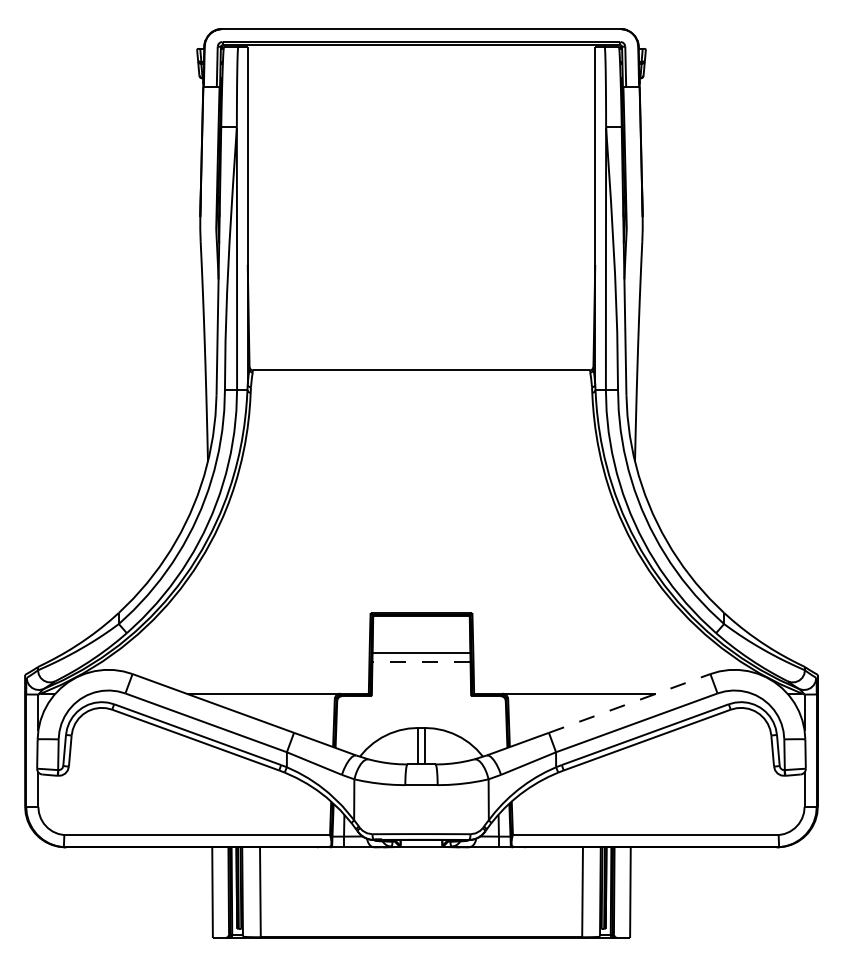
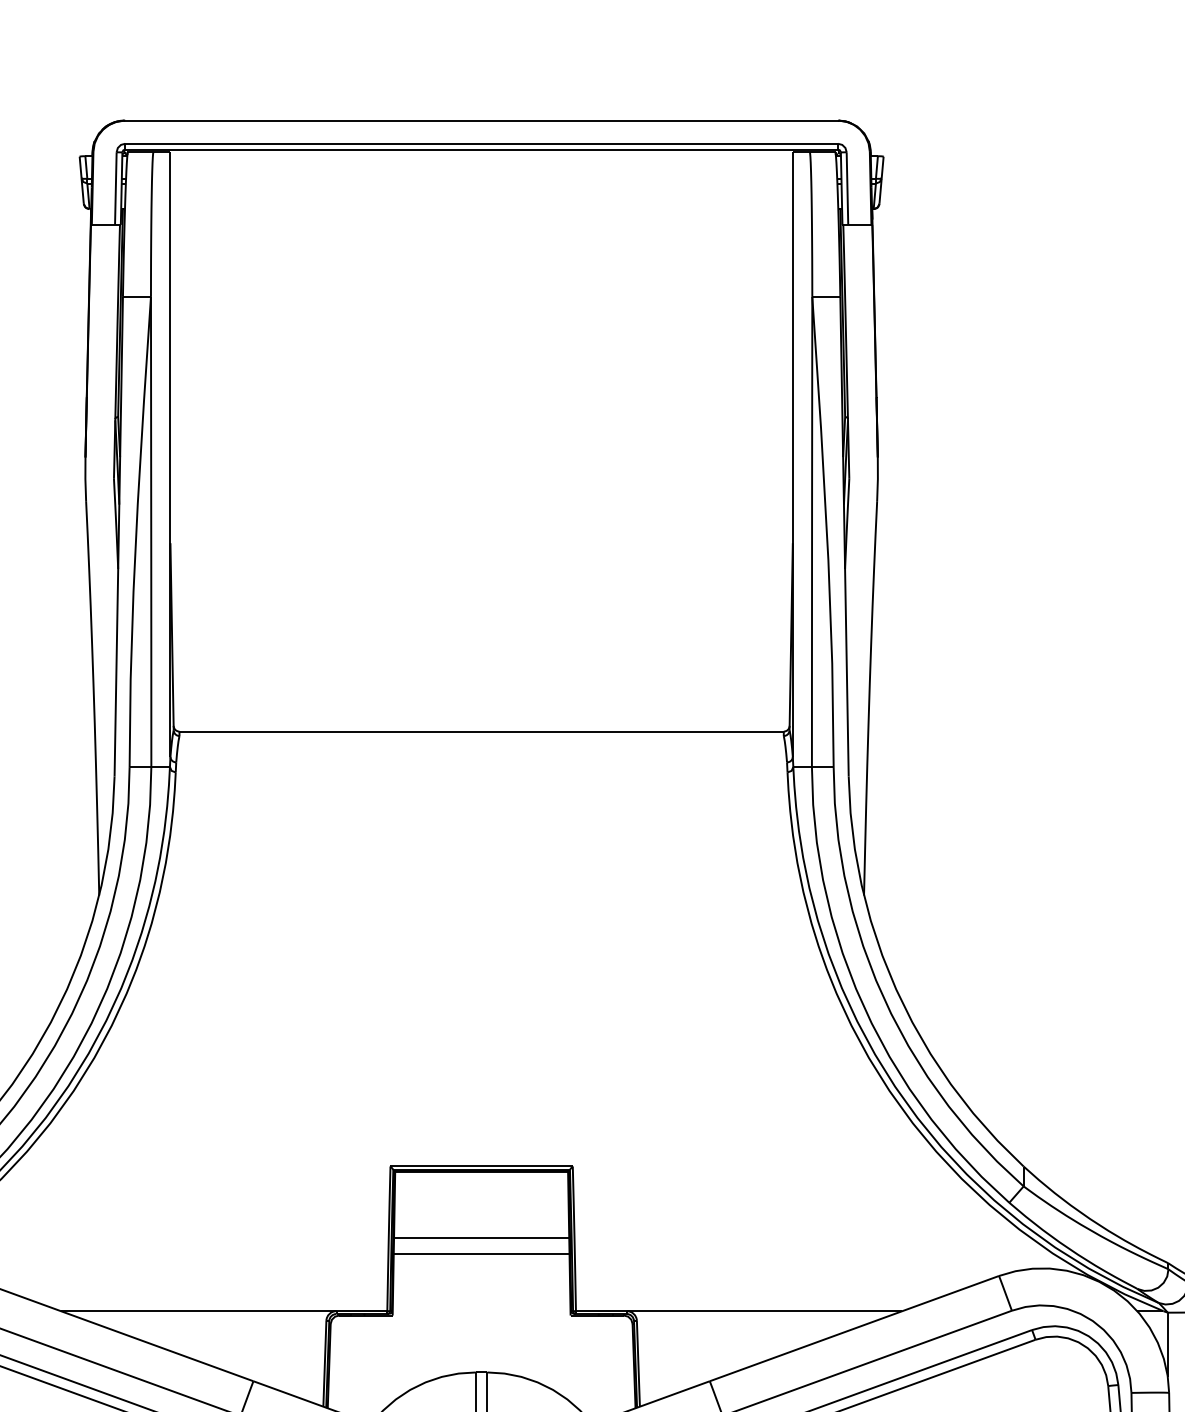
line: (421, 661) -> (481, 1253), dashed -> solid
line: (629, 703) -> (854, 1328), dashed -> solid

